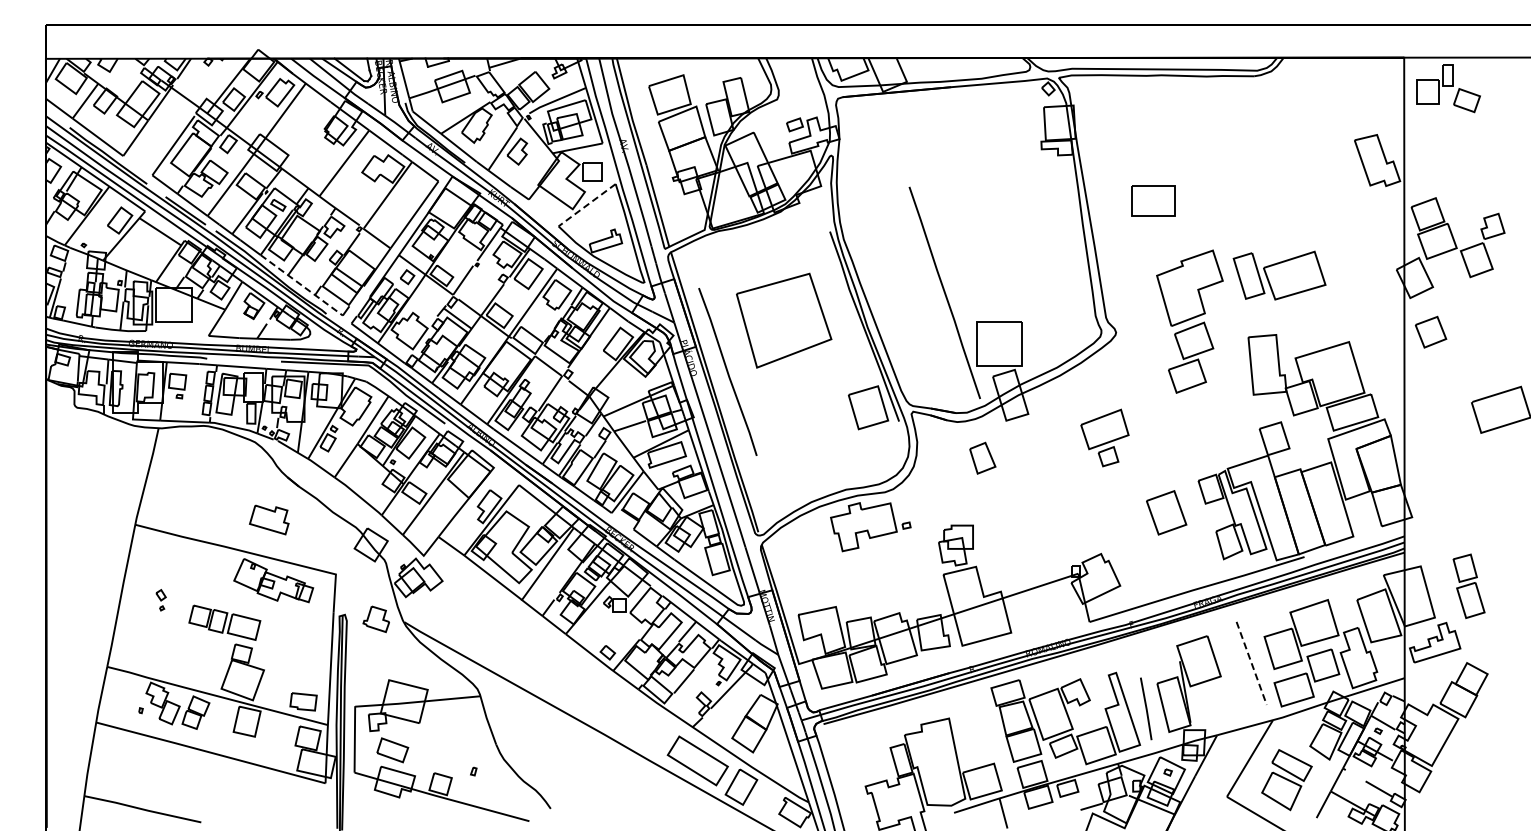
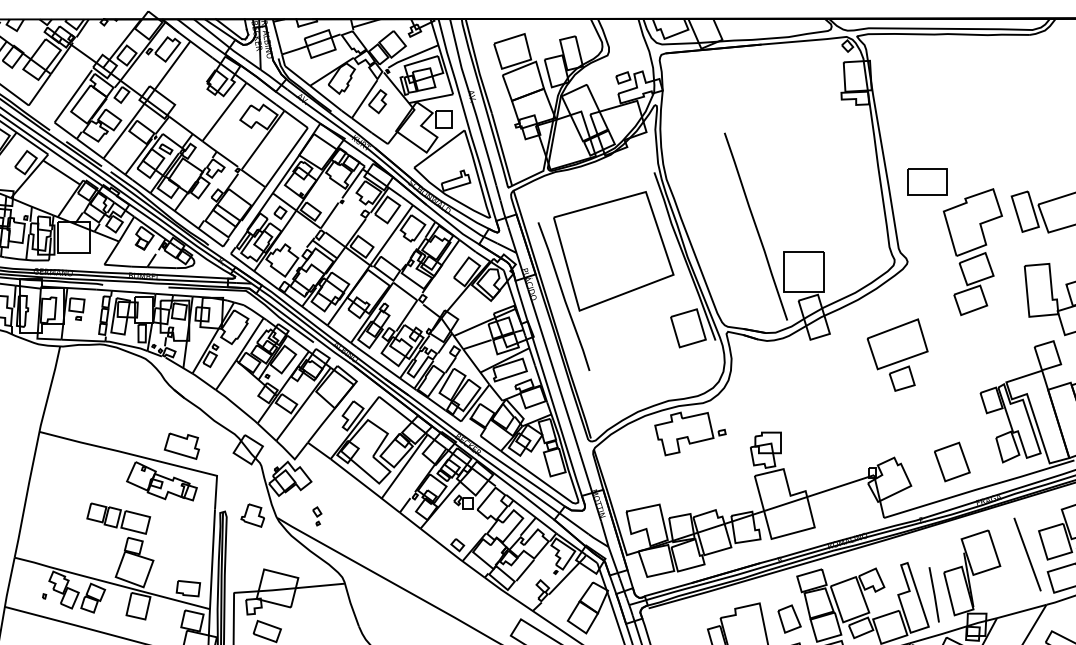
part: (1153, 200) -> (927, 182), moved
line: (587, 205) -> (439, 149), dashed -> solid
line: (302, 285) -> (187, 220), dashed -> solid
part: (783, 320) -> (613, 251), size x1.43
part: (1104, 437) -> (897, 354), size x1.43
part: (982, 457) -> (789, 618), moved
line: (1178, 506) -> (962, 456), moved
part: (269, 519) -> (182, 445), moved
part: (160, 600) -> (316, 516), moved
line: (1251, 663) -> (1027, 554), dashed -> solid

